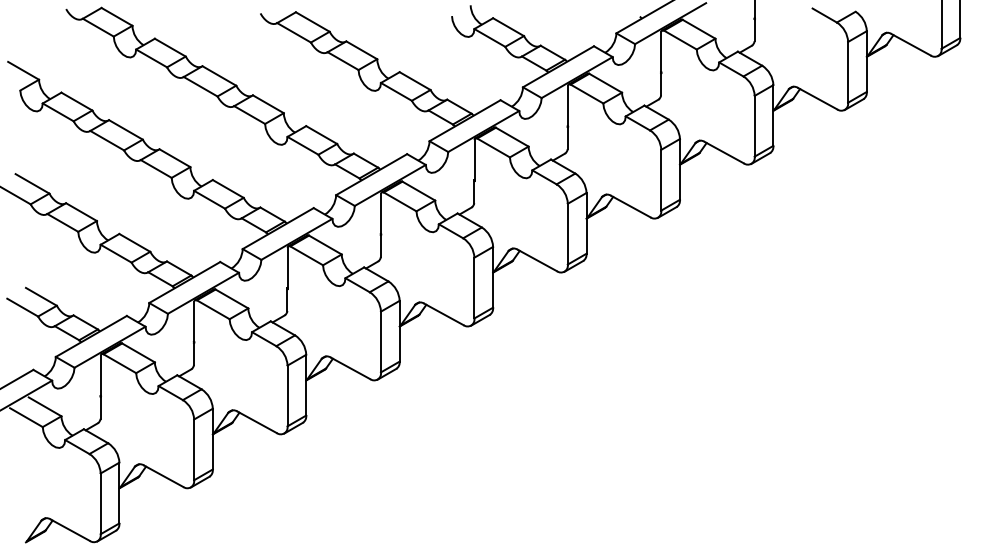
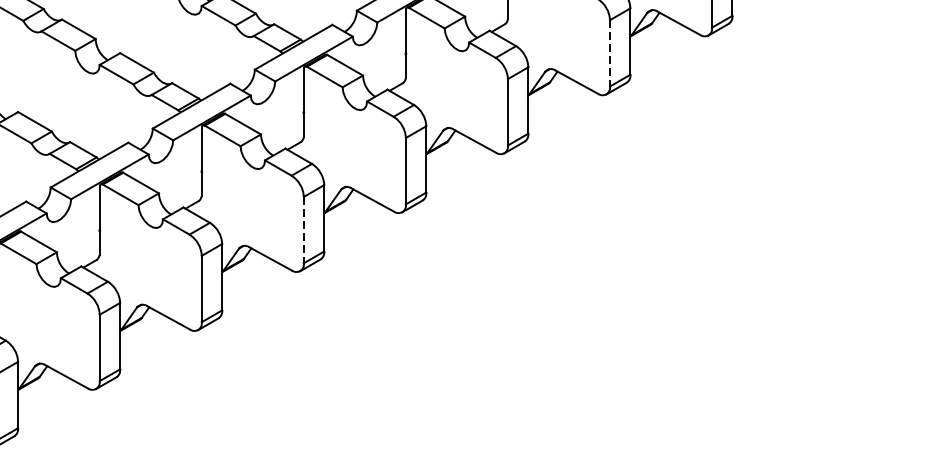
line: (754, 126) -> (609, 53), solid -> dashed
line: (474, 288) -> (303, 230), solid -> dashed

